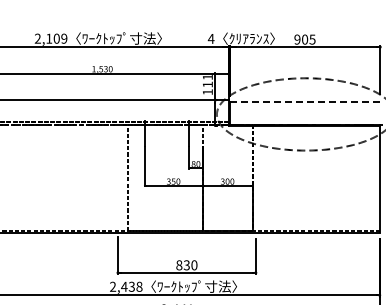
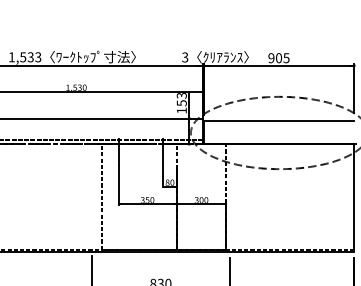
text: (50, 38) -> (24, 57), 2,109 -> 1,533
text: (210, 38) -> (184, 57), 4 -> 3
text: (207, 81) -> (181, 100), 111 -> 153
line: (304, 102) -> (278, 121), dashed -> solid

